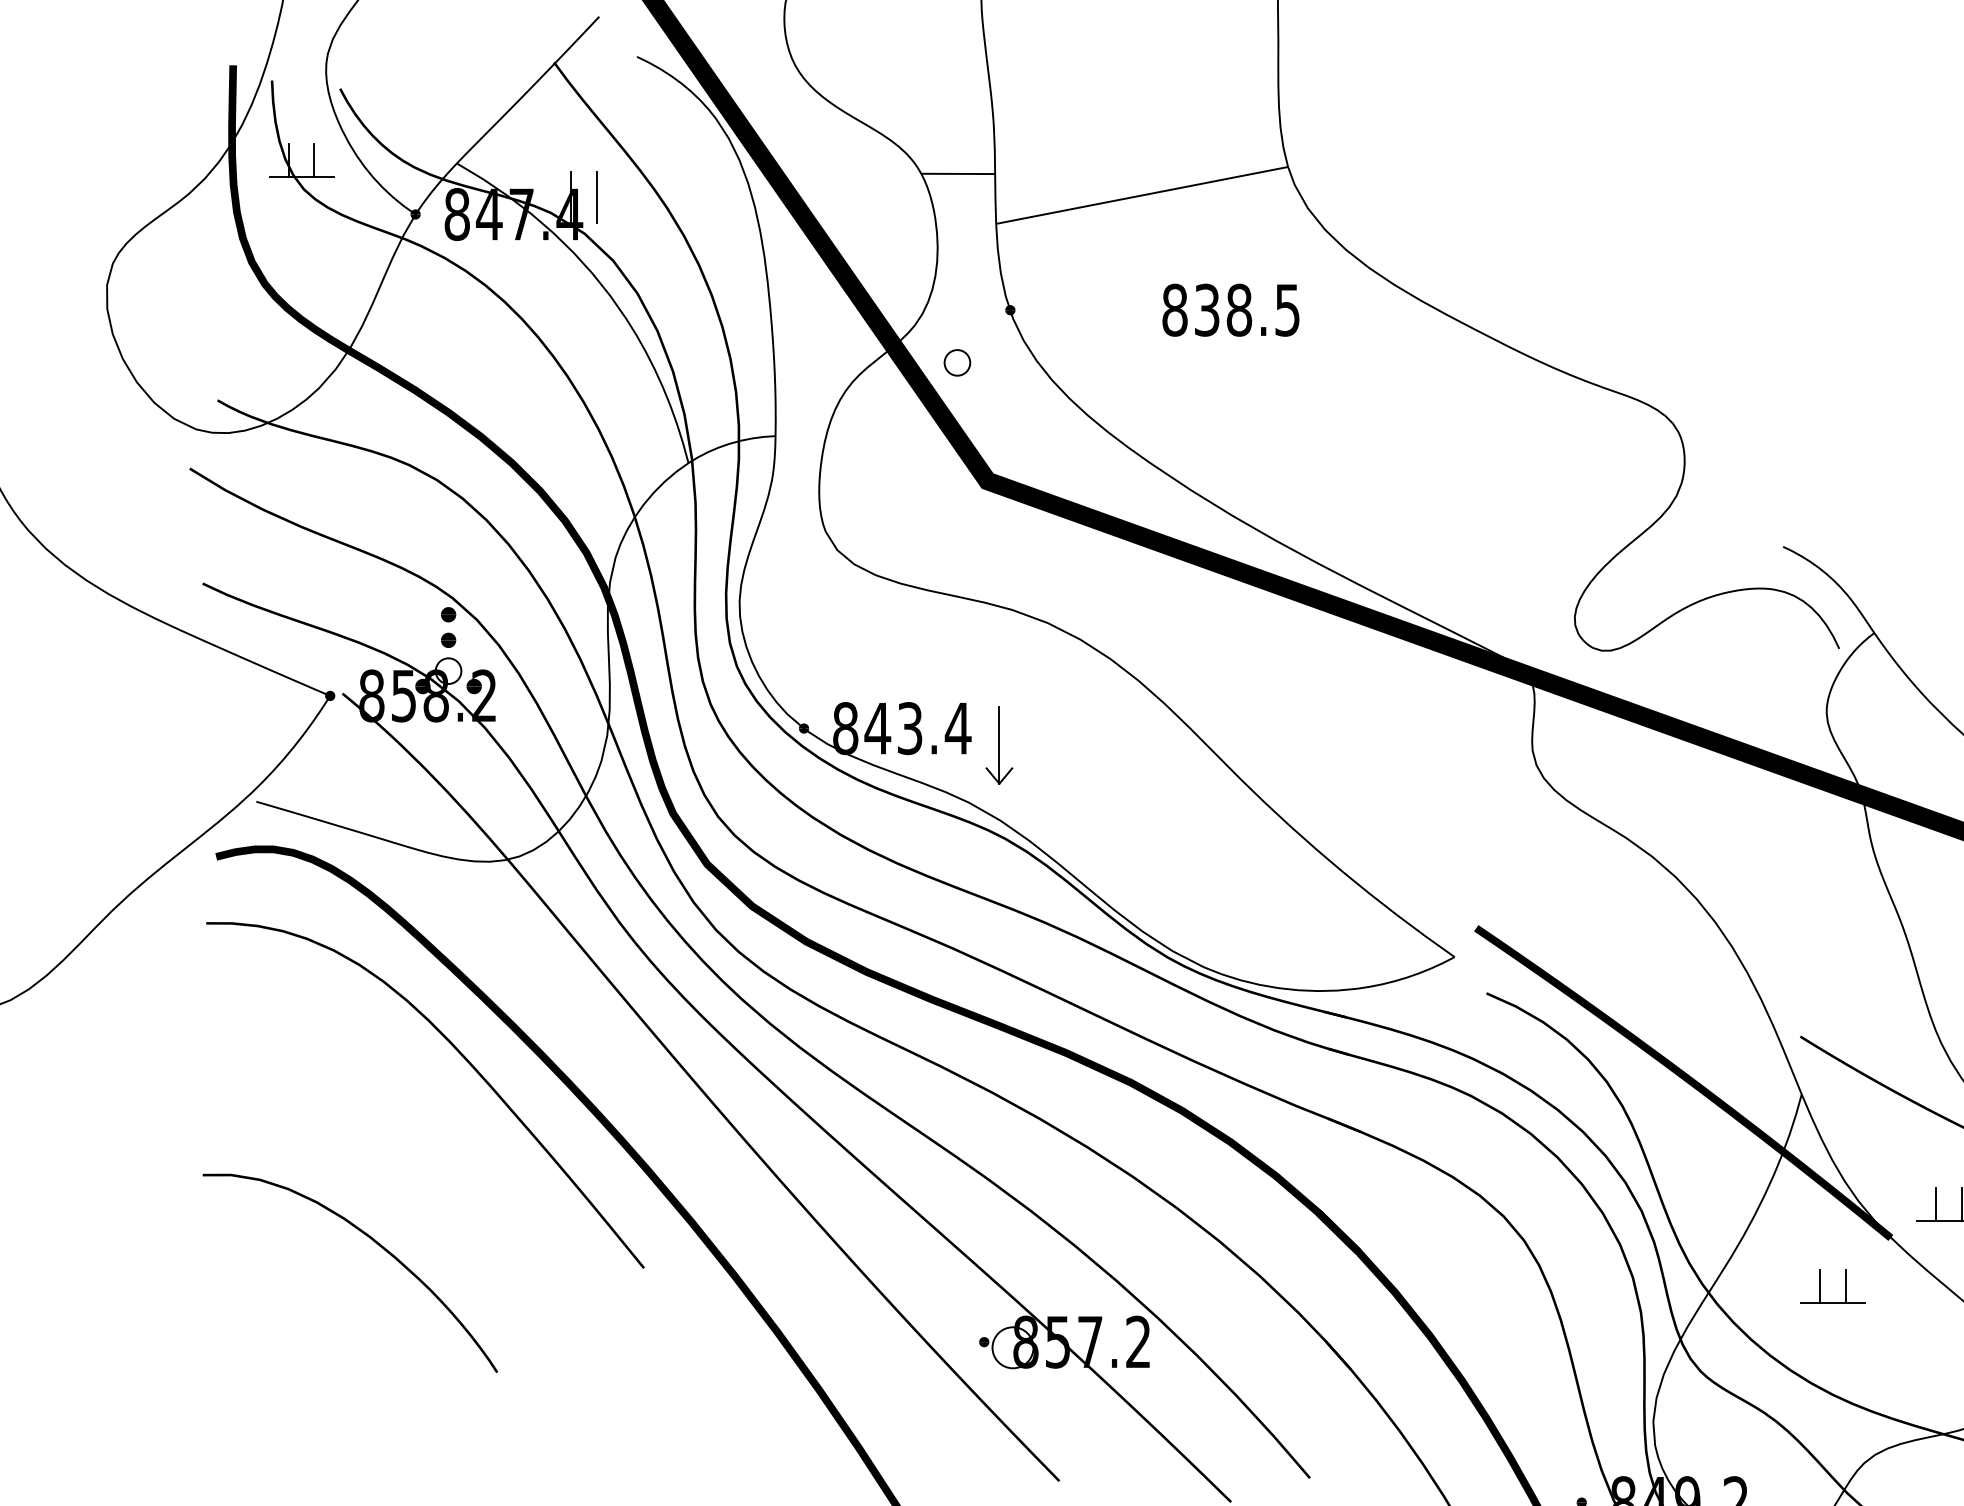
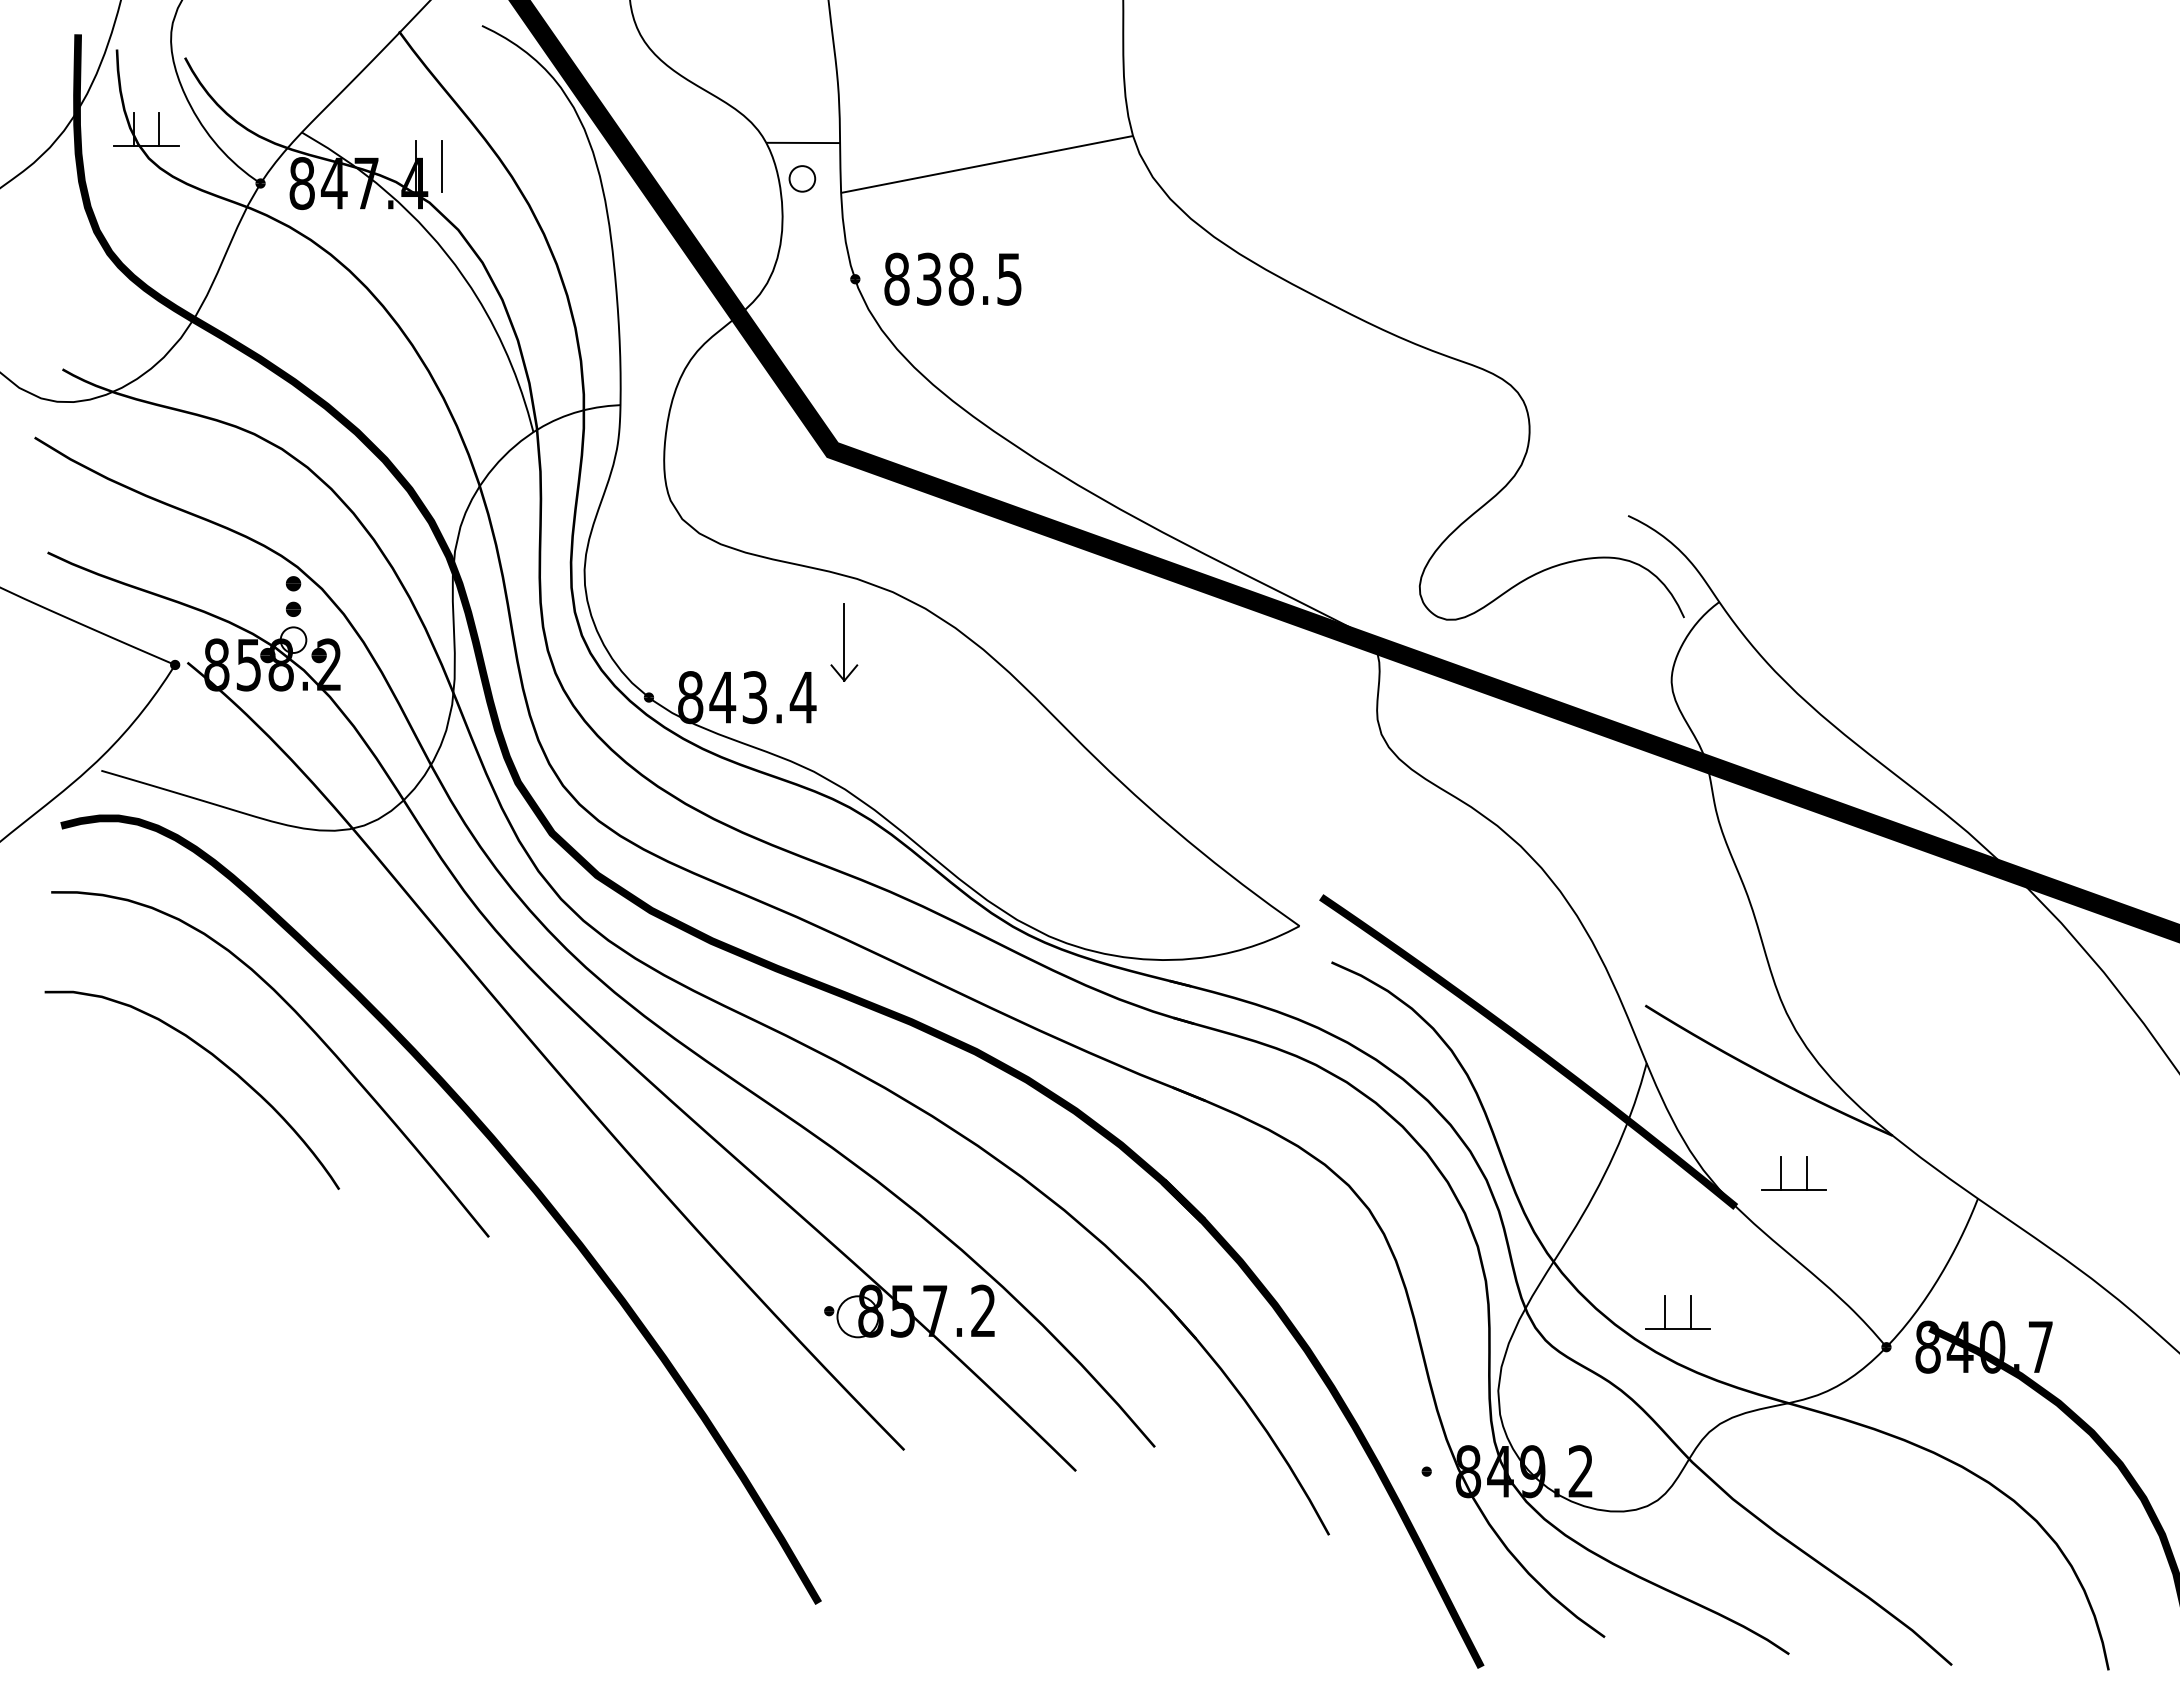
text: (1230, 309) -> (952, 278), moved
circle: (957, 362) -> (802, 178), moved
part: (999, 745) -> (844, 642), moved
curve: (375, 1243) -> (217, 1060), moved
part: (1820, 1286) -> (1665, 1312), moved

